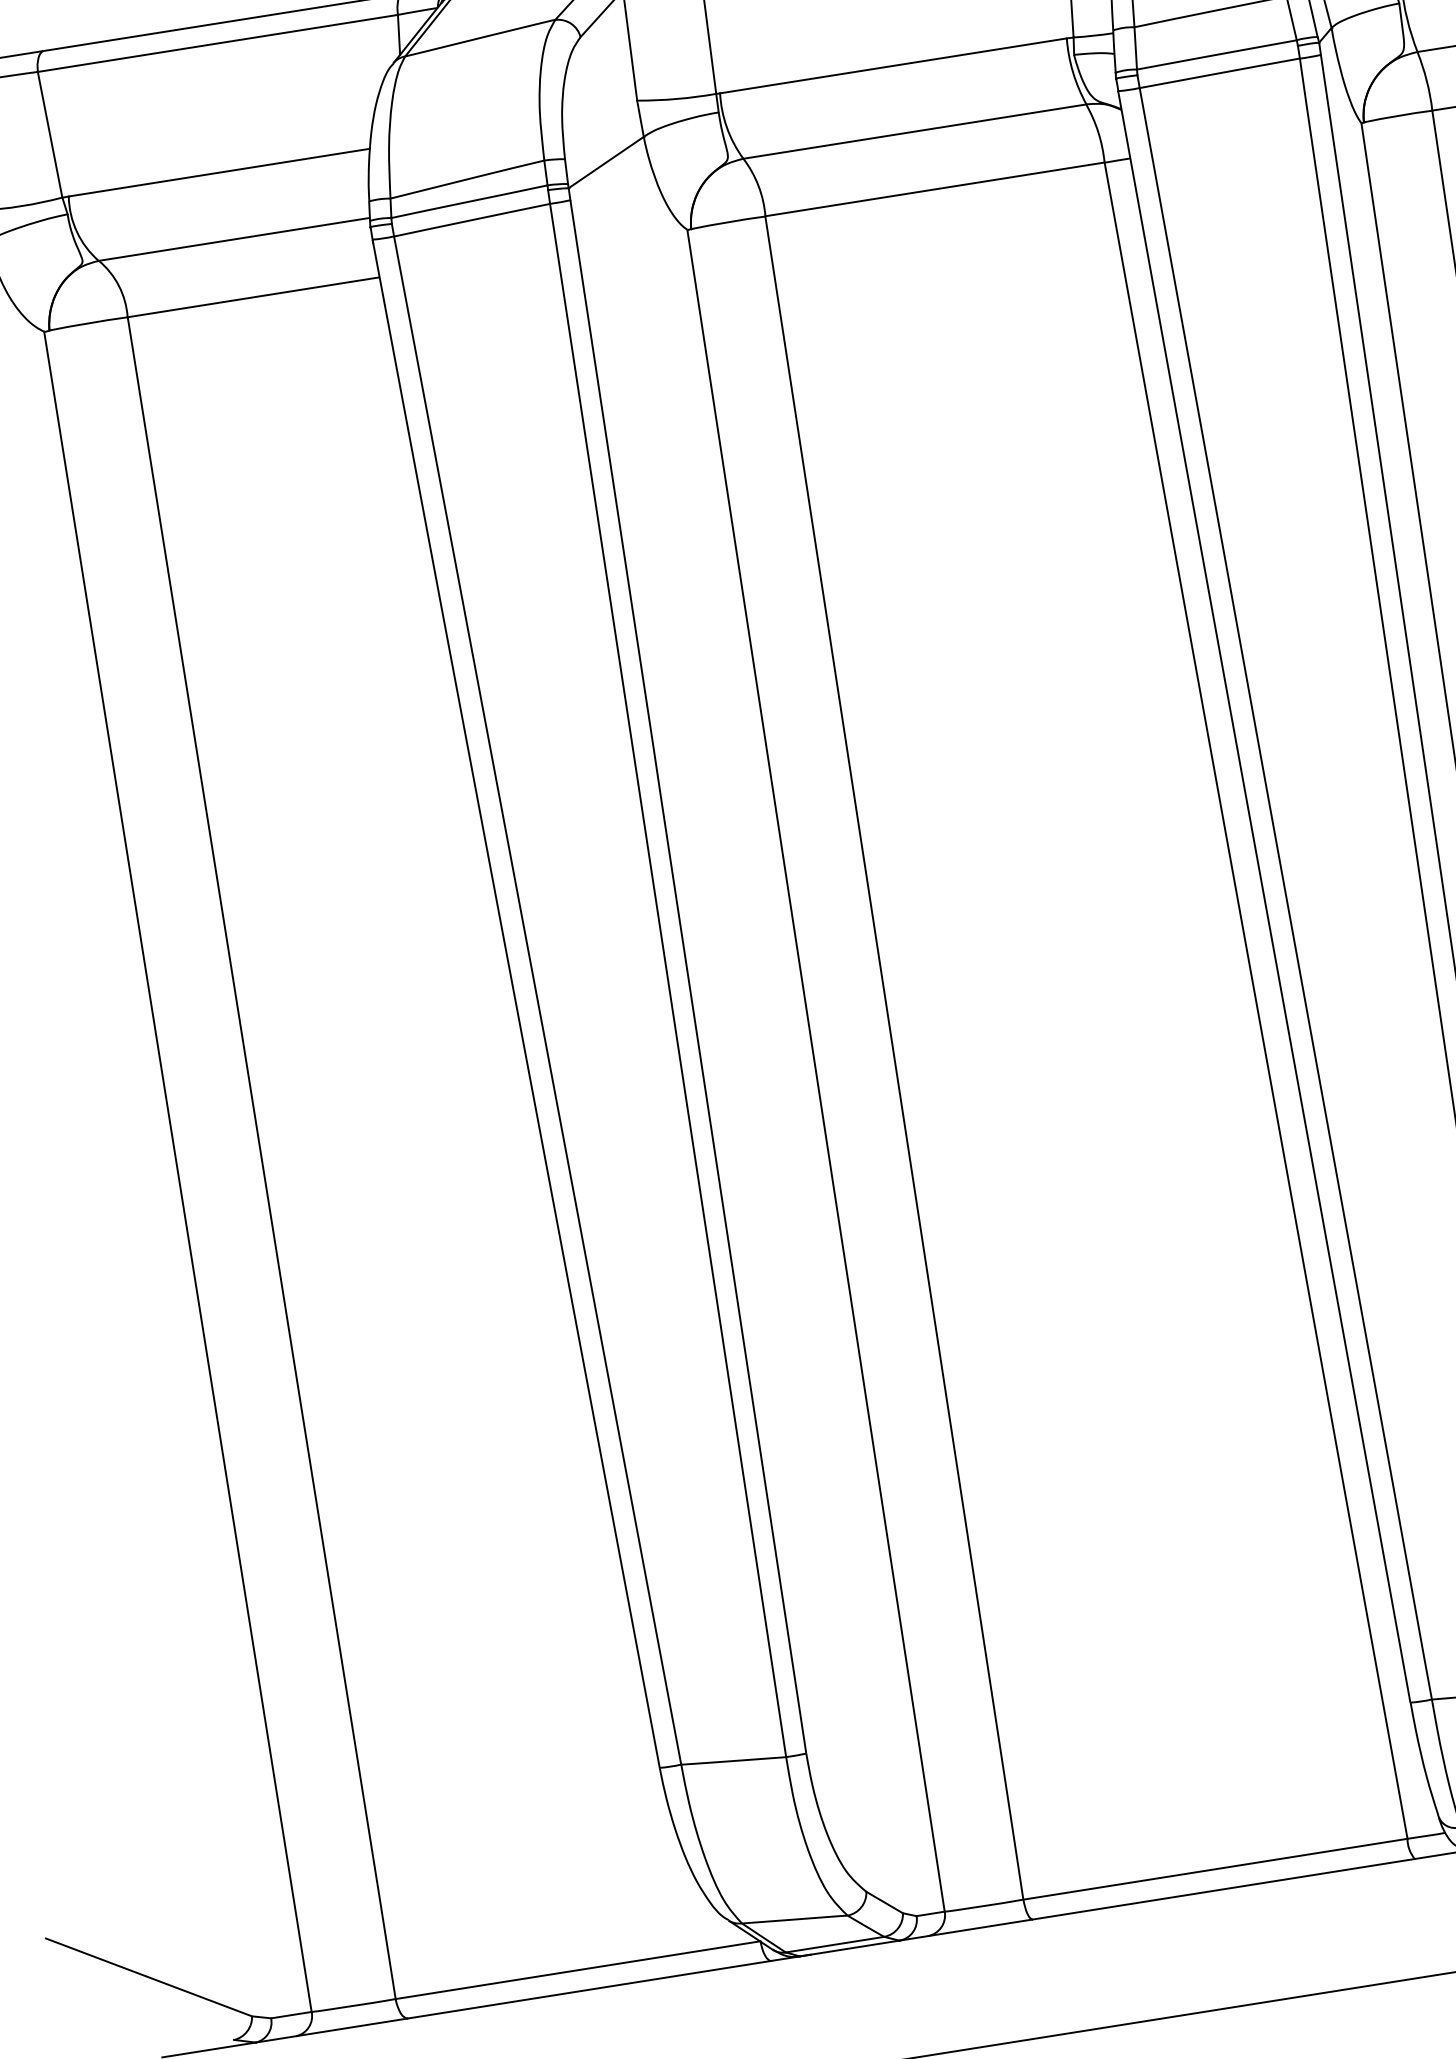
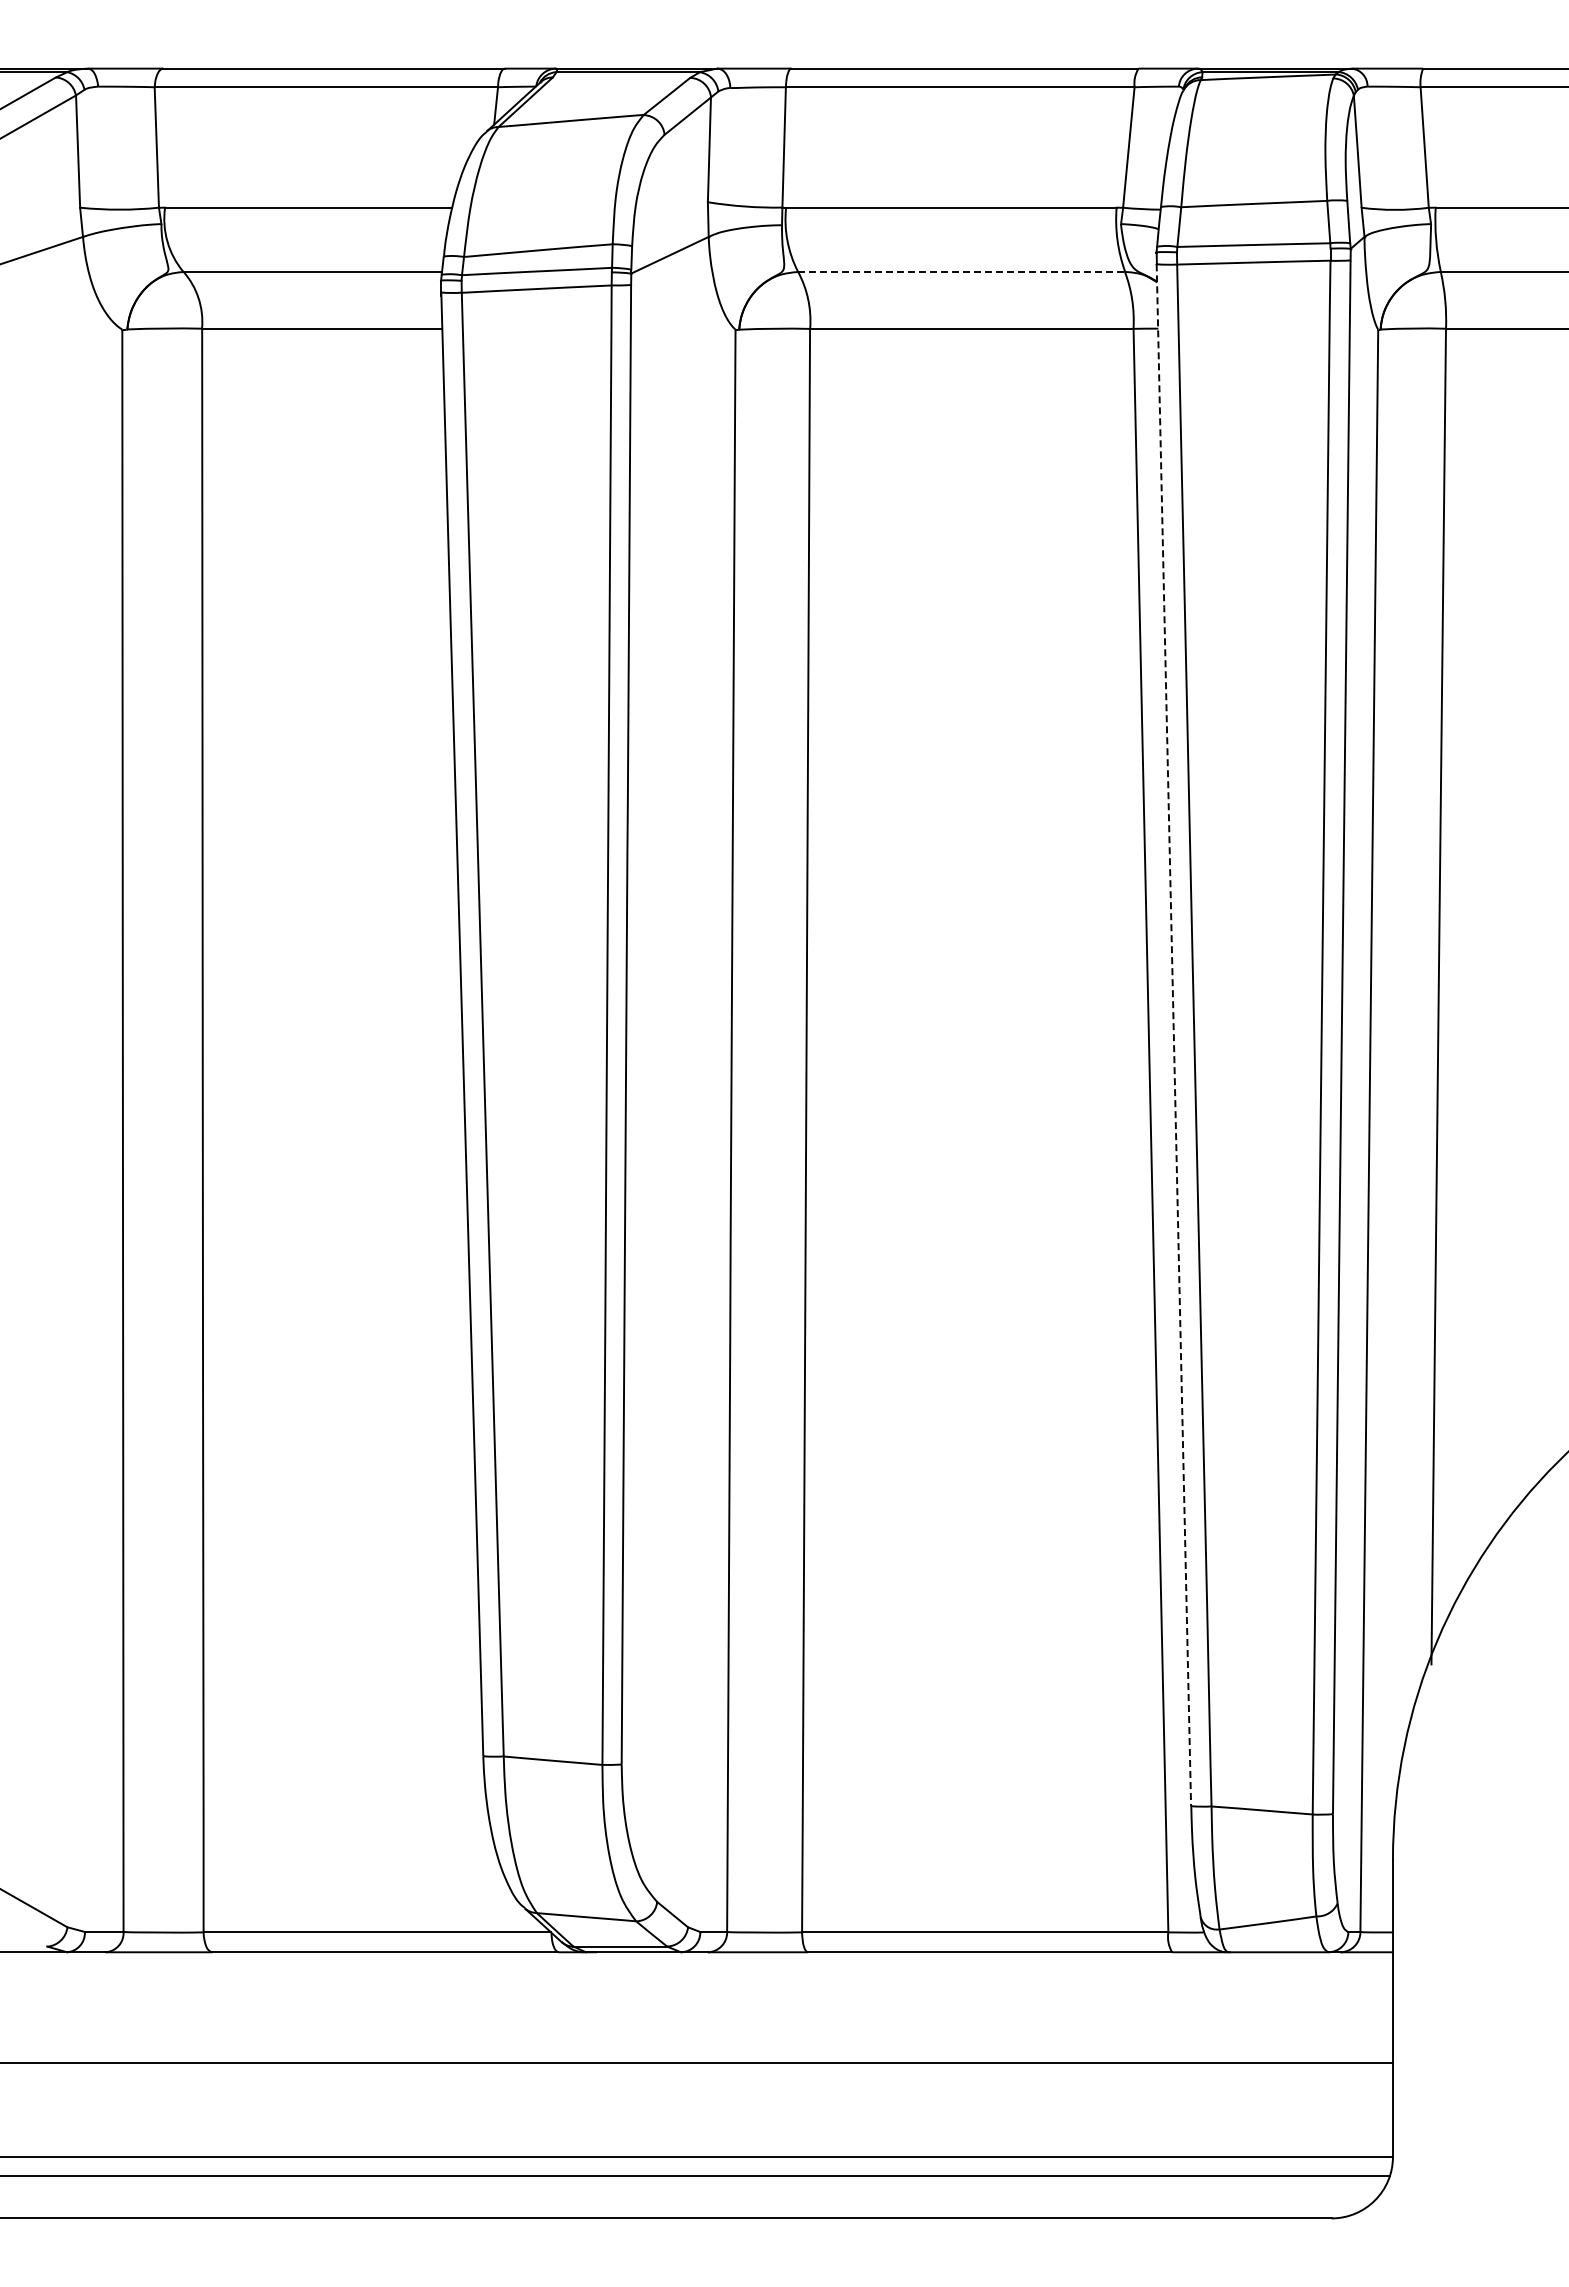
line: (915, 131) -> (962, 271), solid -> dashed
line: (1263, 896) -> (1173, 1034), solid -> dashed

